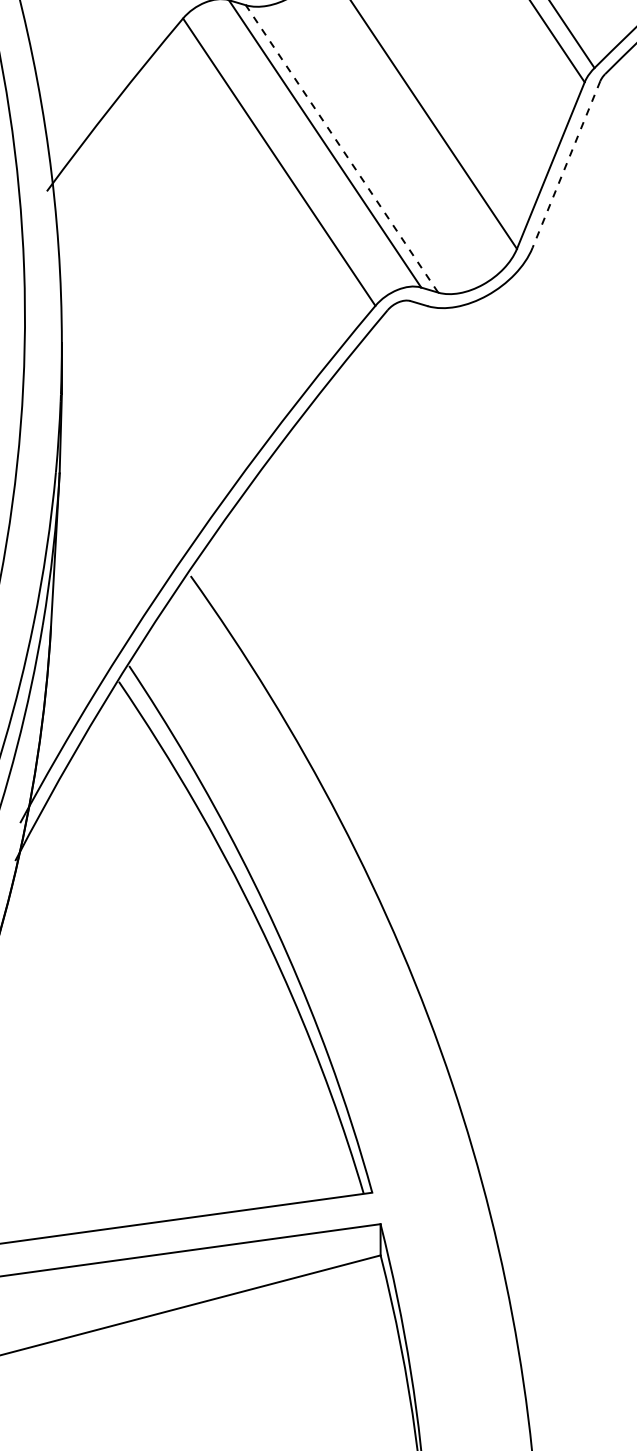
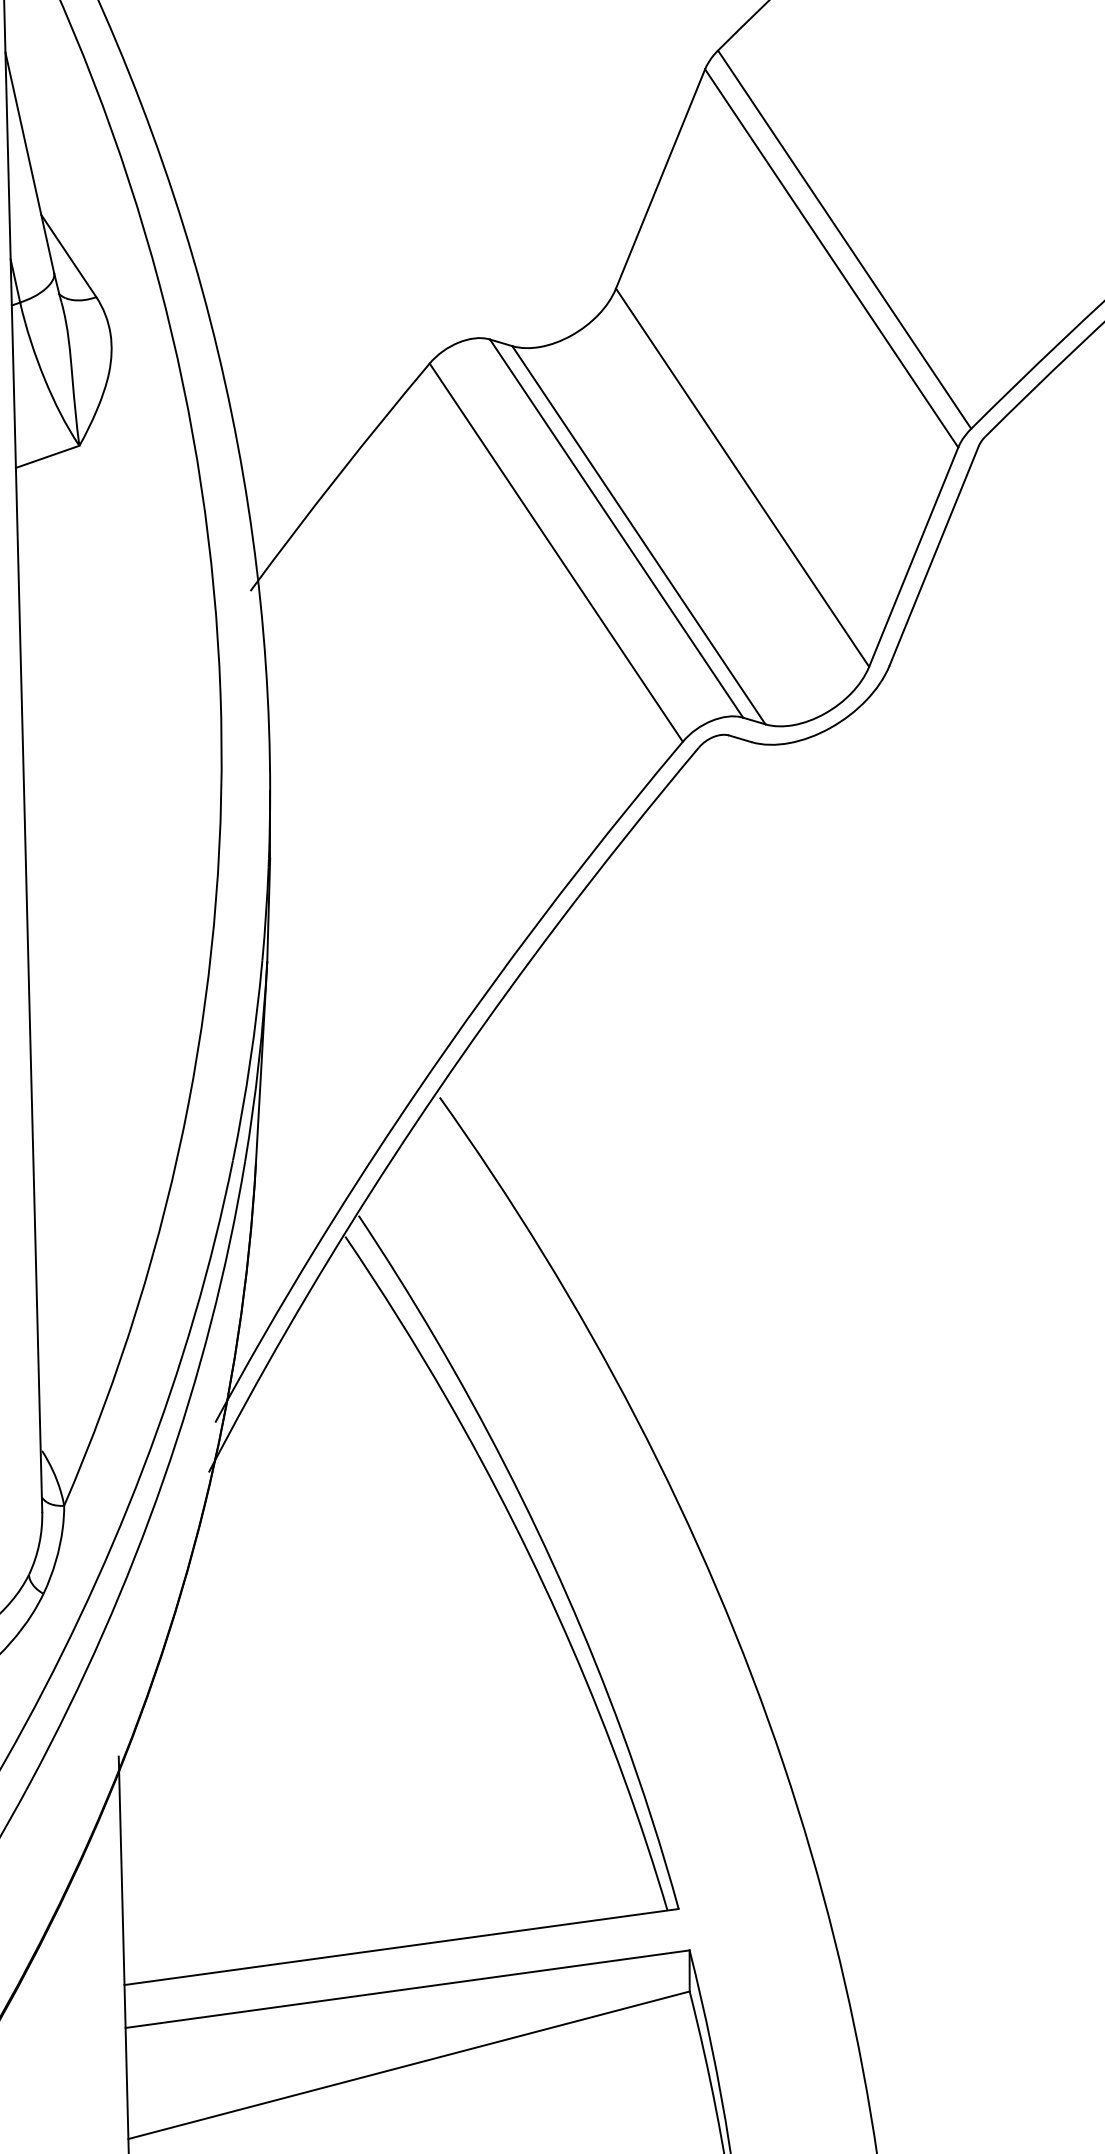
line: (341, 149) -> (638, 535), dashed -> solid
line: (566, 165) -> (934, 556), dashed -> solid

